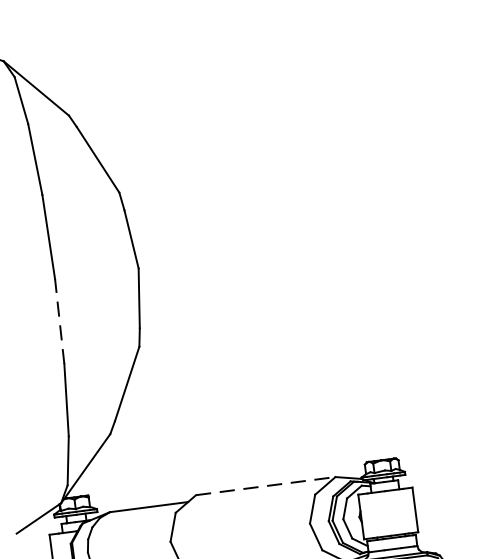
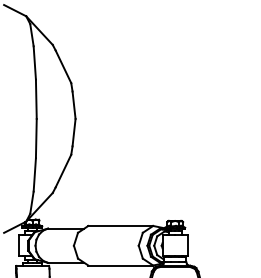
line: (60, 321) -> (36, 138), dashed -> solid
line: (267, 484) -> (121, 225), dashed -> solid

